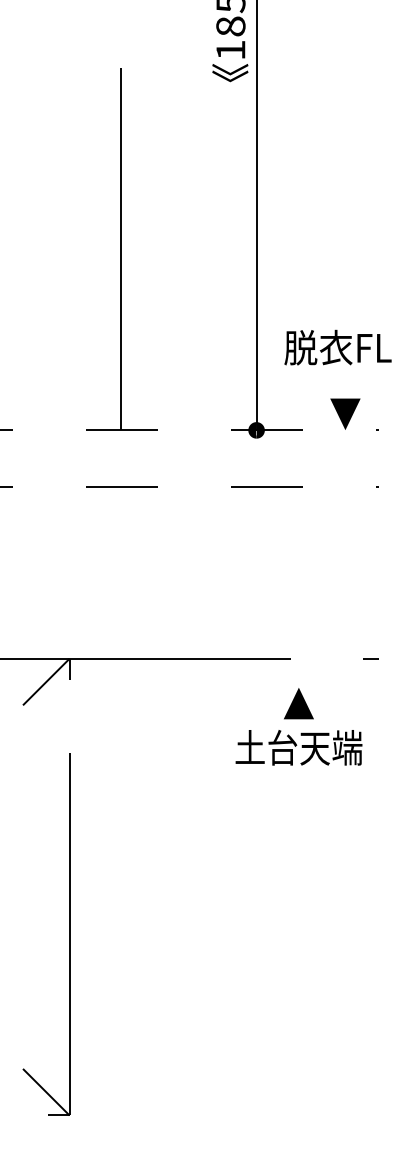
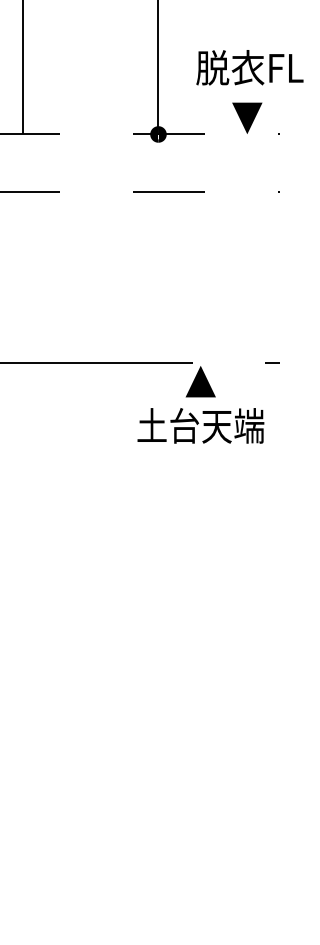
text: (337, 347) -> (249, 67), moved
text: (298, 726) -> (200, 404), moved

